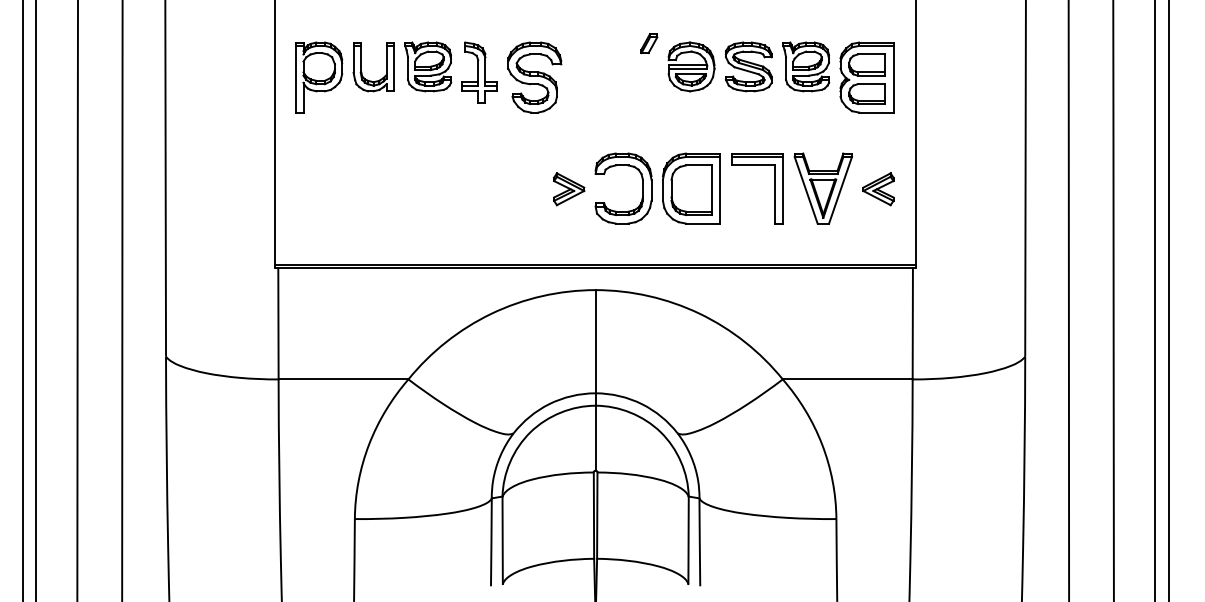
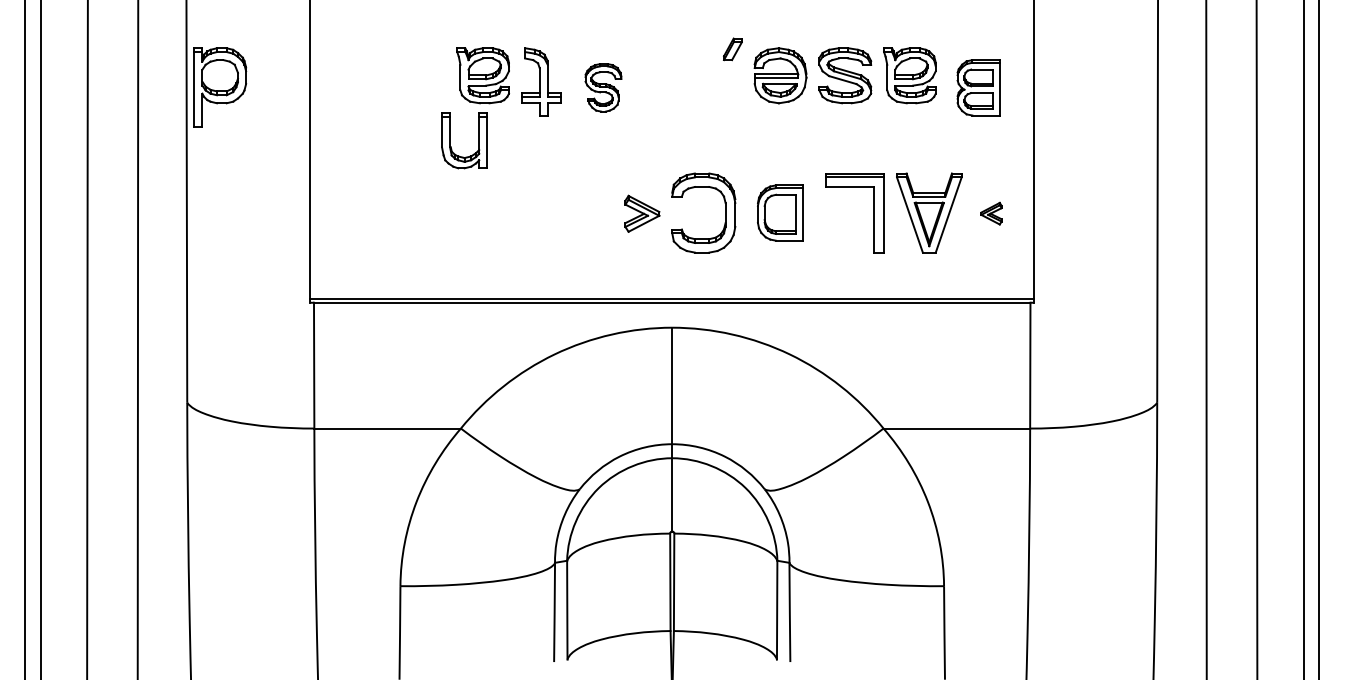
part: (361, 66) -> (450, 140), moved
part: (319, 77) -> (220, 87), moved
part: (534, 77) -> (603, 87), size x0.6
part: (866, 77) -> (978, 87), size x0.7
part: (691, 188) -> (780, 212), size x0.7
part: (878, 188) -> (991, 213), size x0.6

